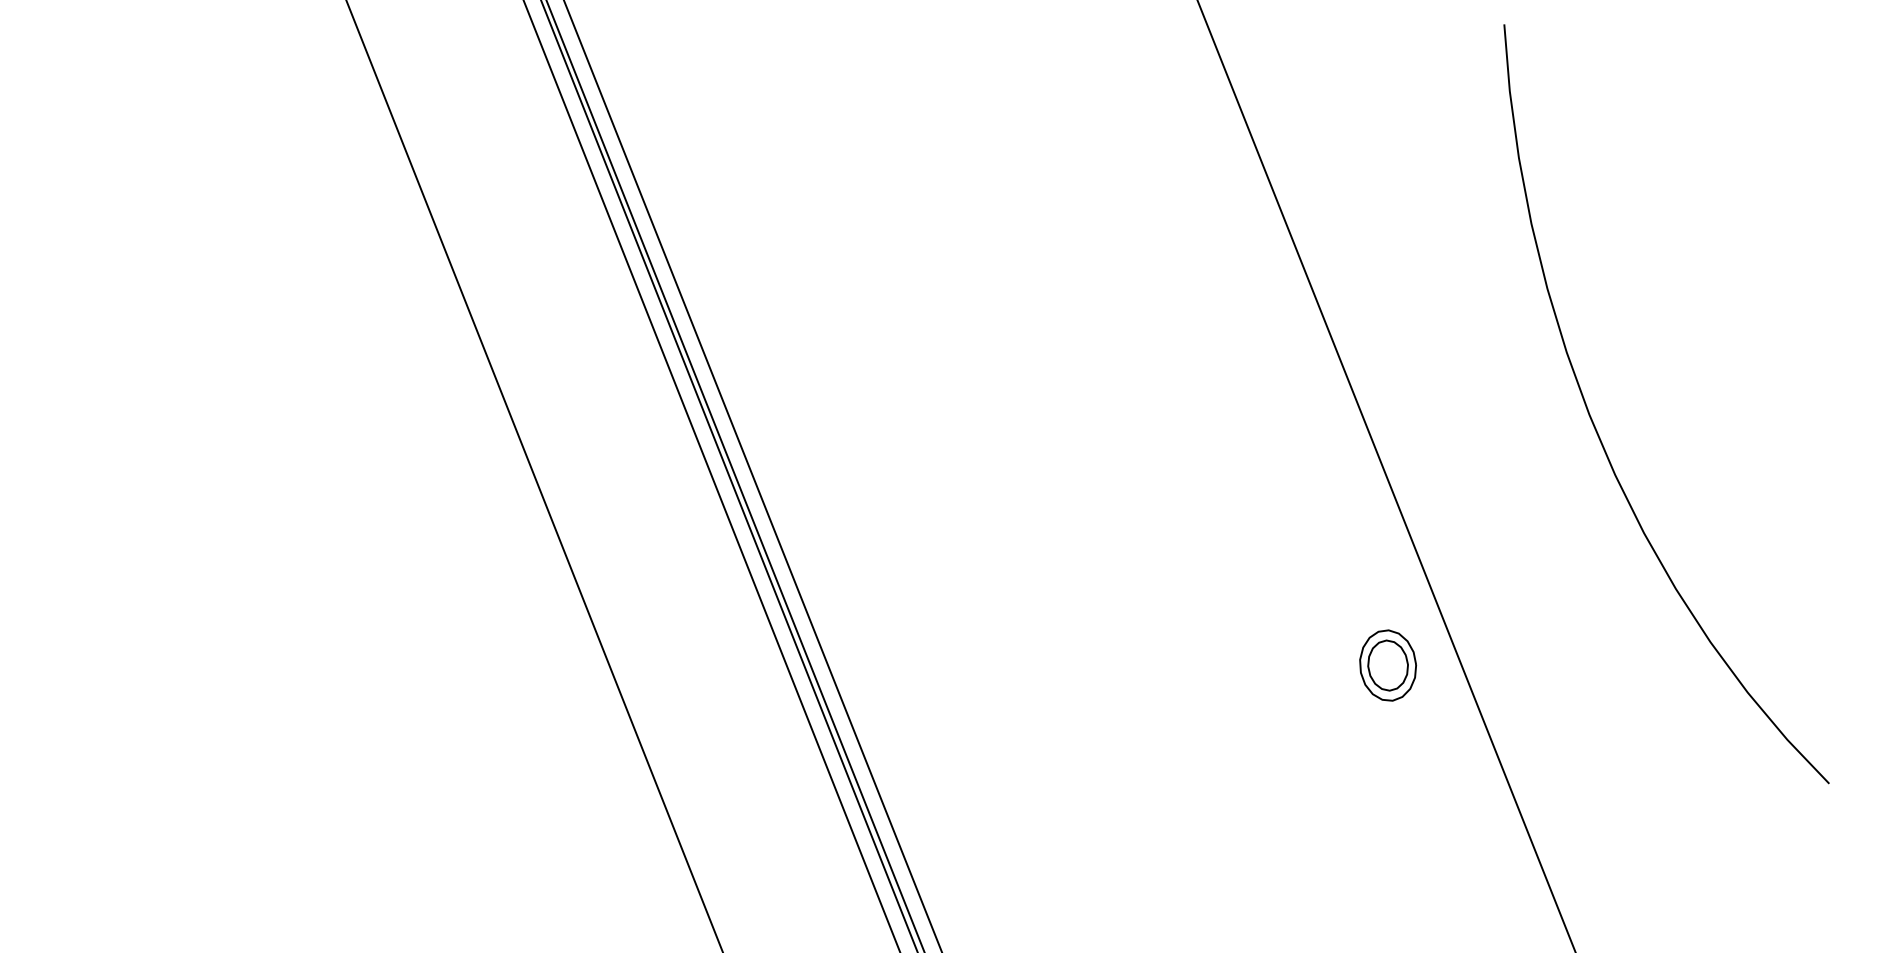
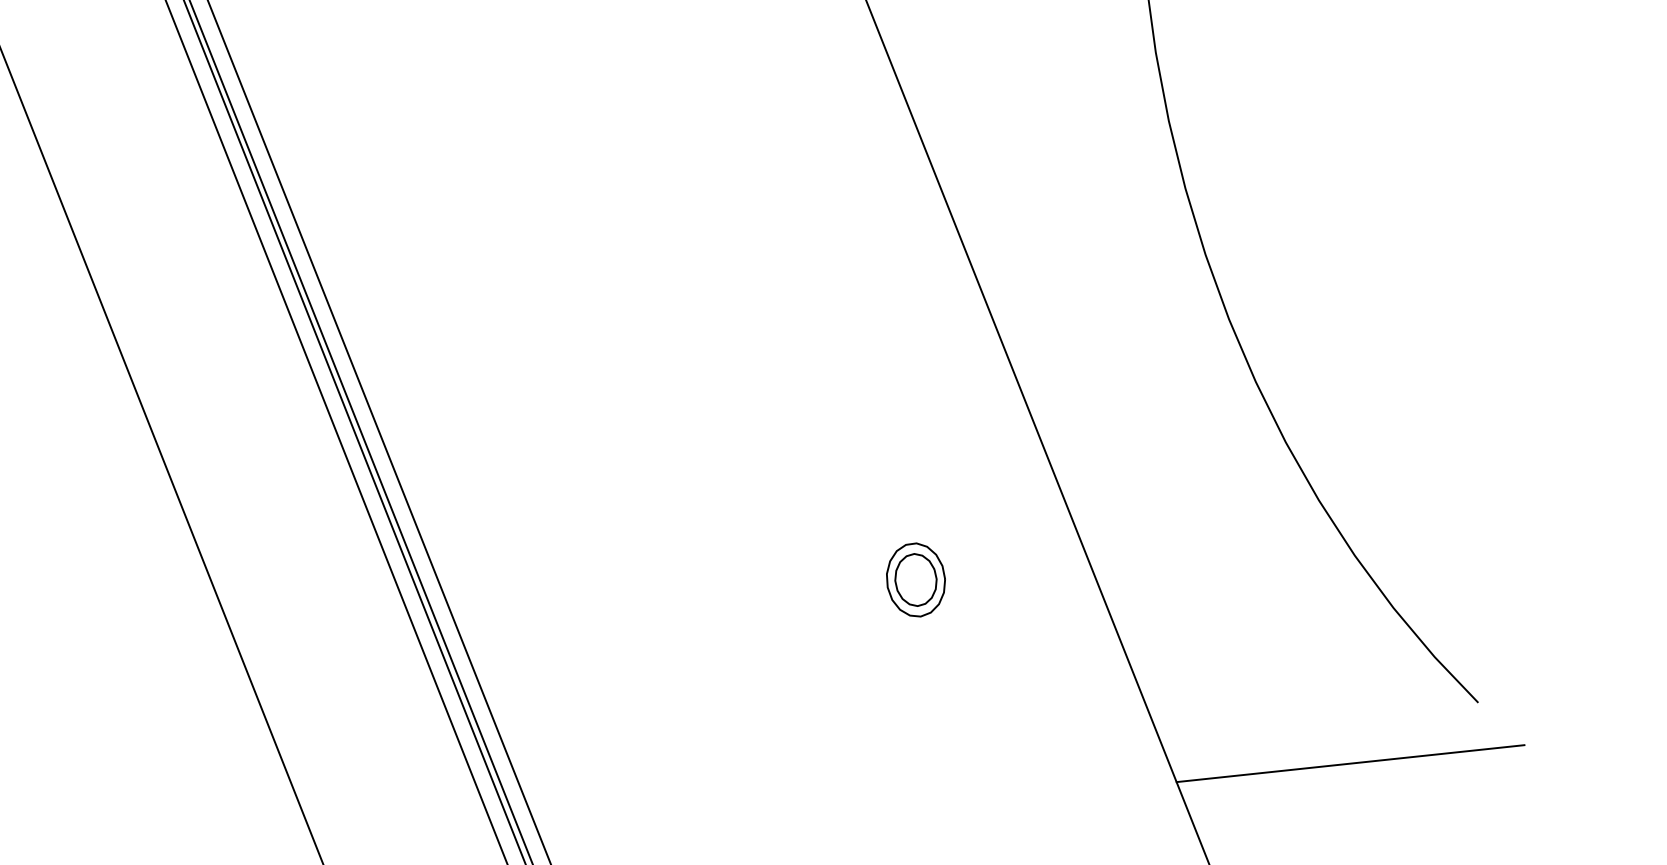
part: (1387, 665) -> (915, 579), moved
line: (1705, 842) -> (1349, 763), added

